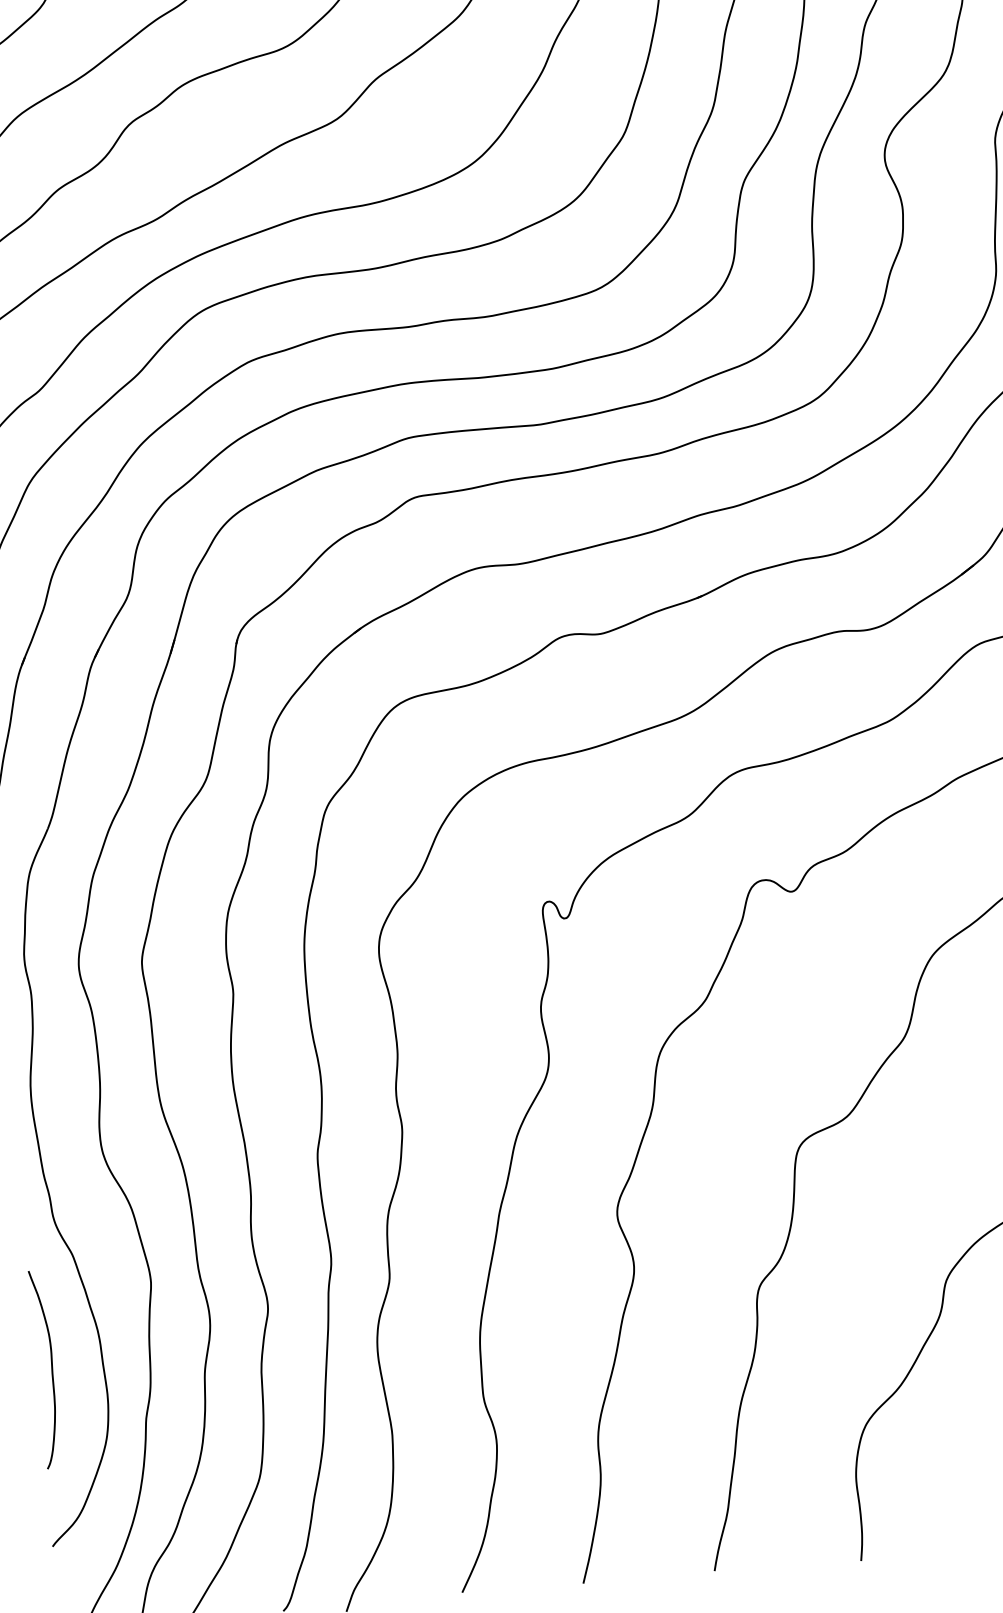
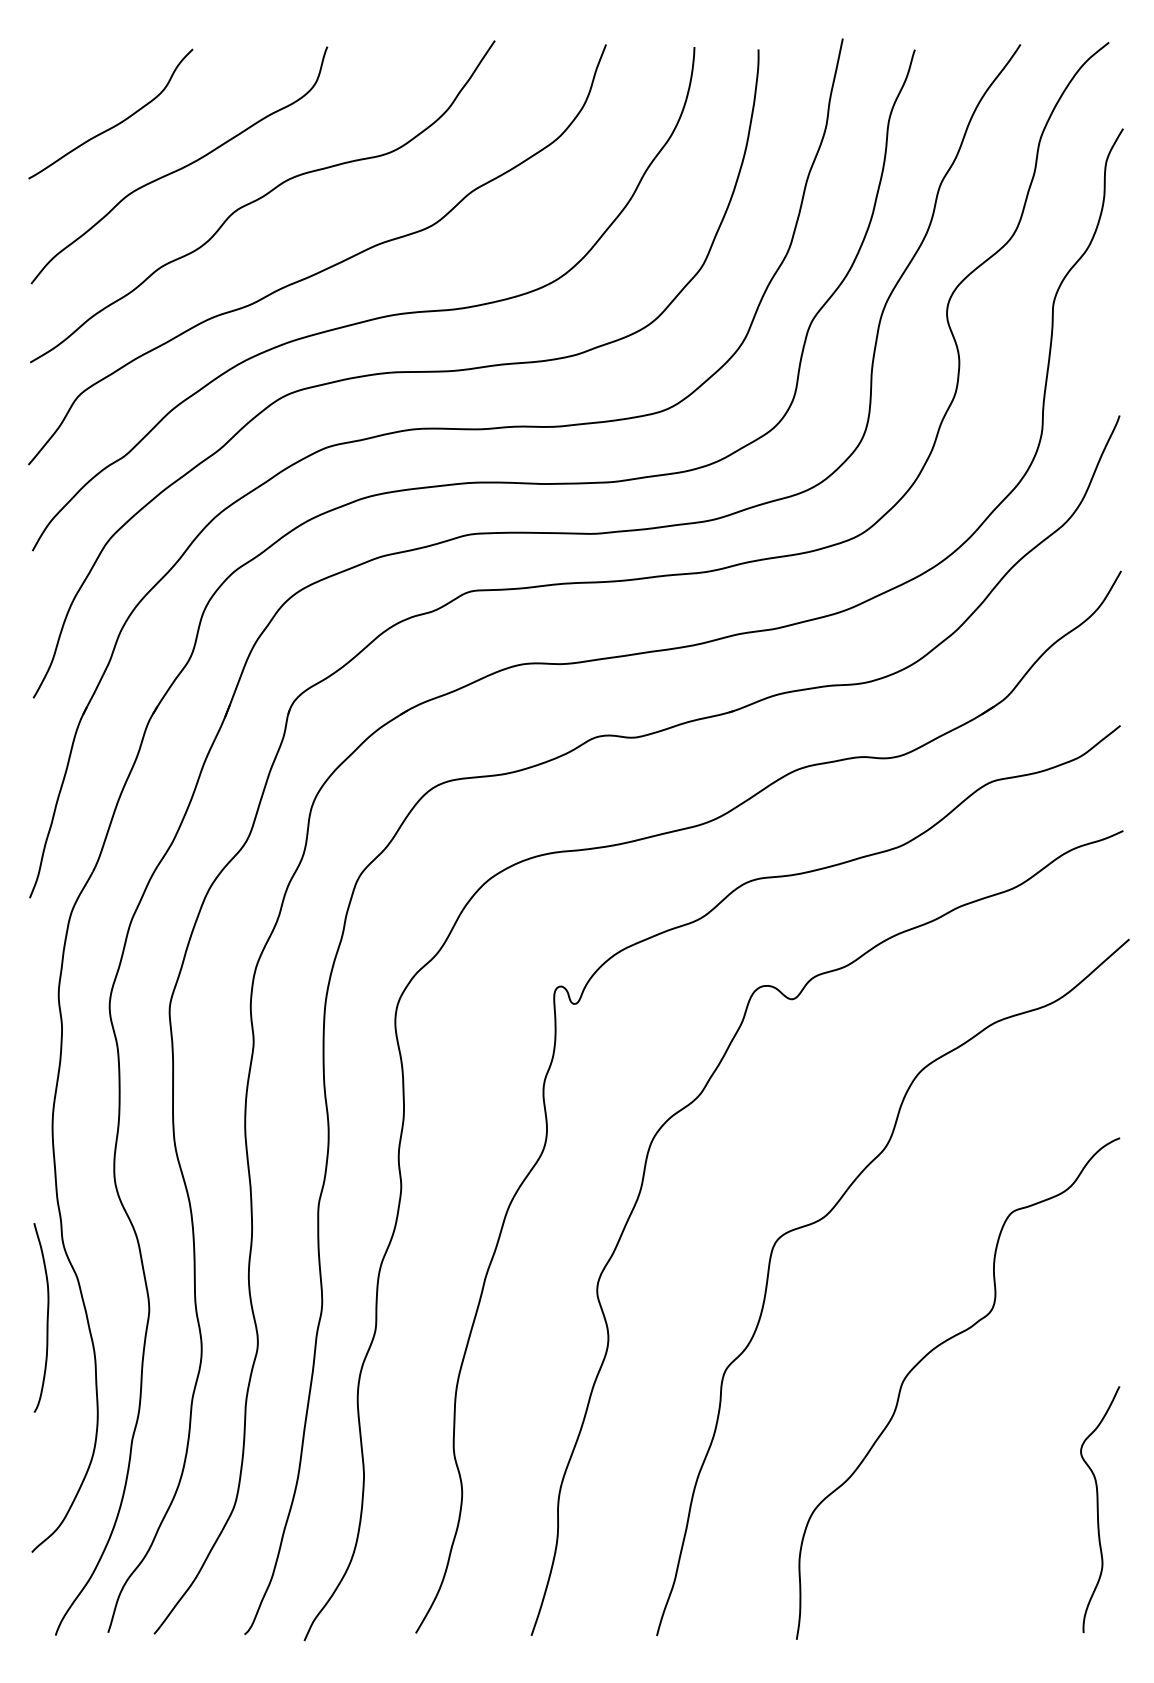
curve: (50, 1368) -> (46, 1317), moved

